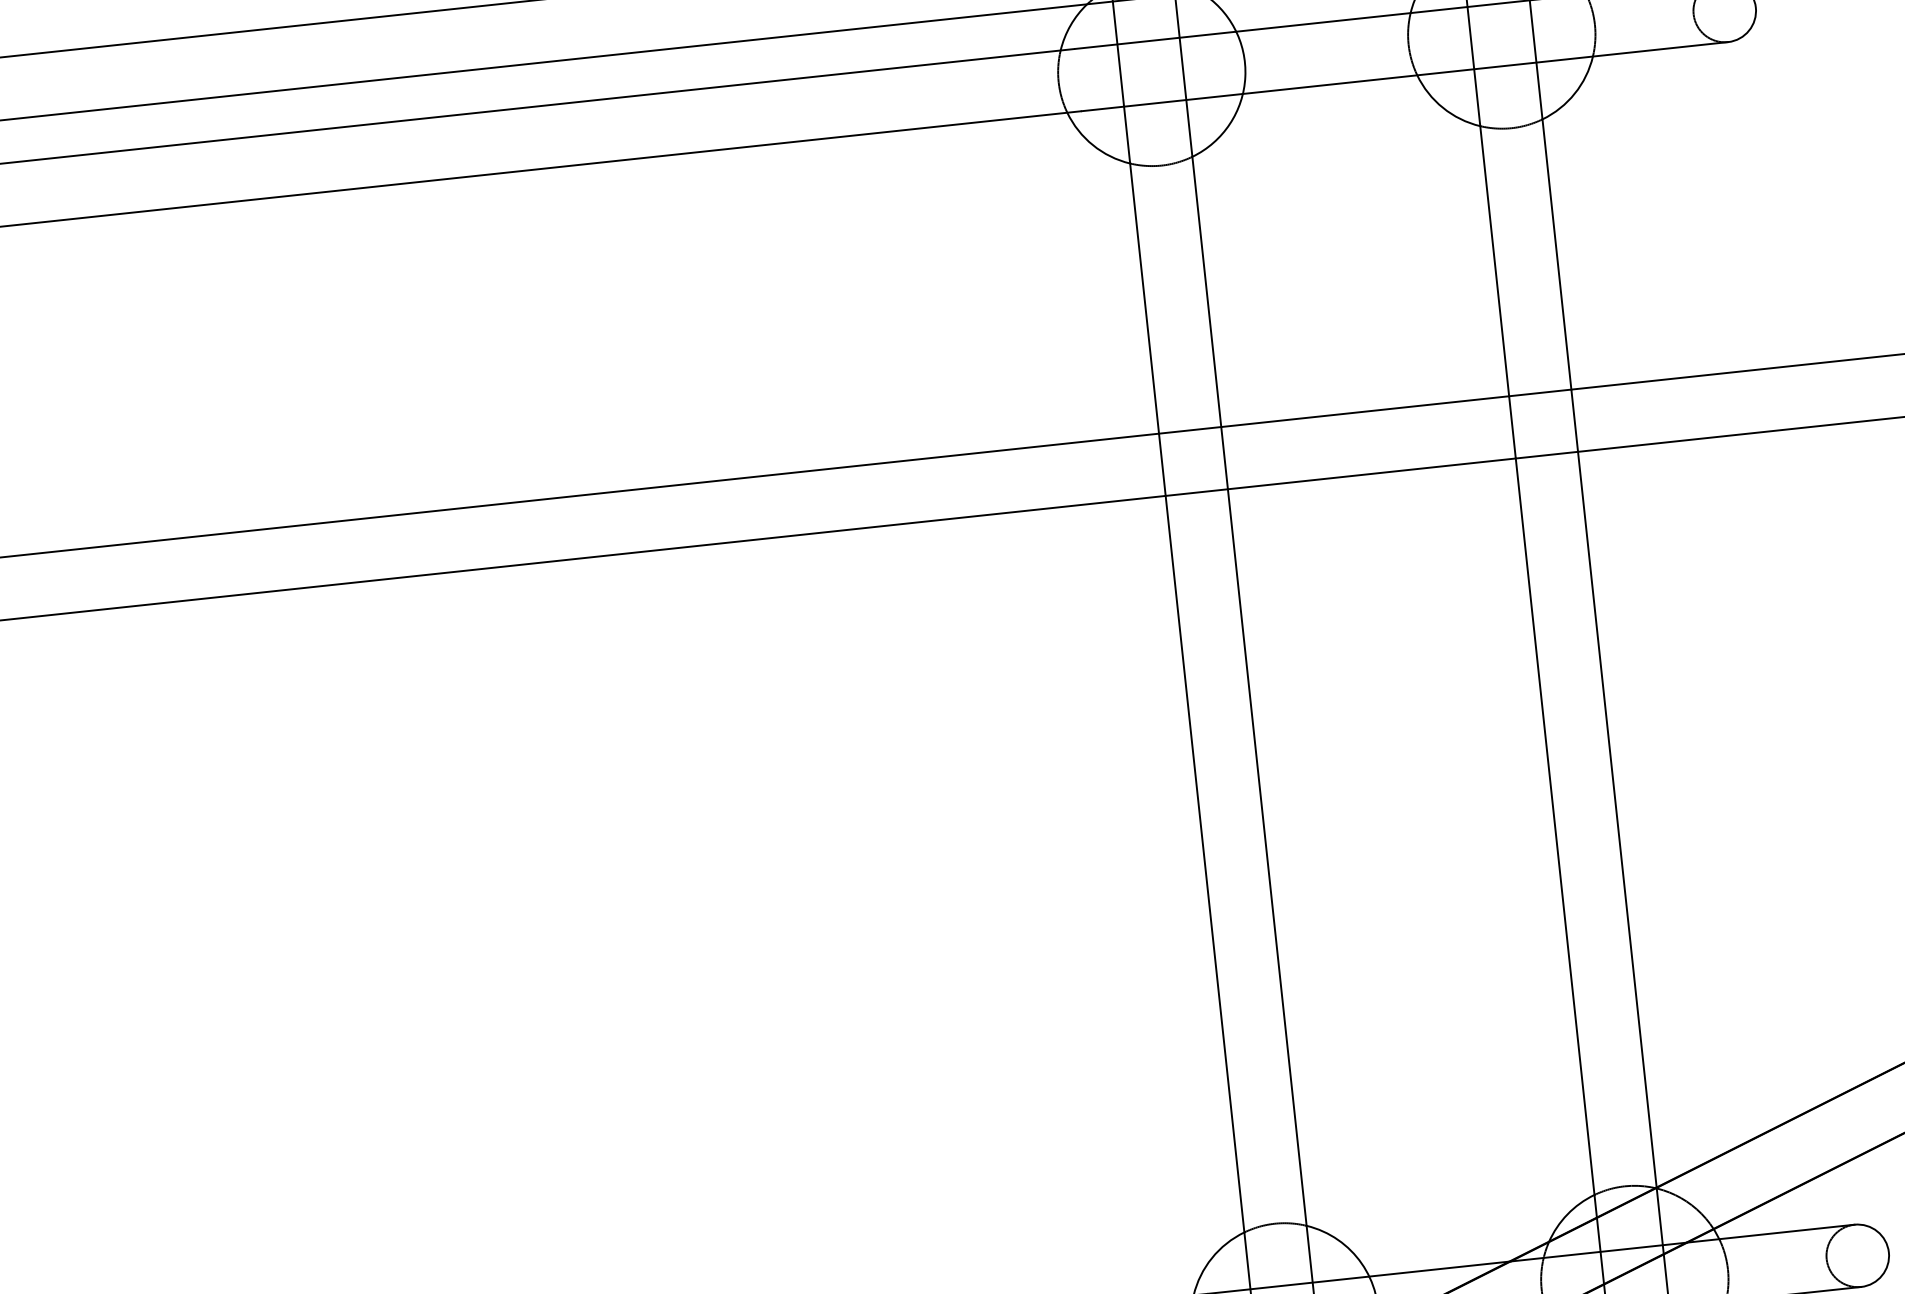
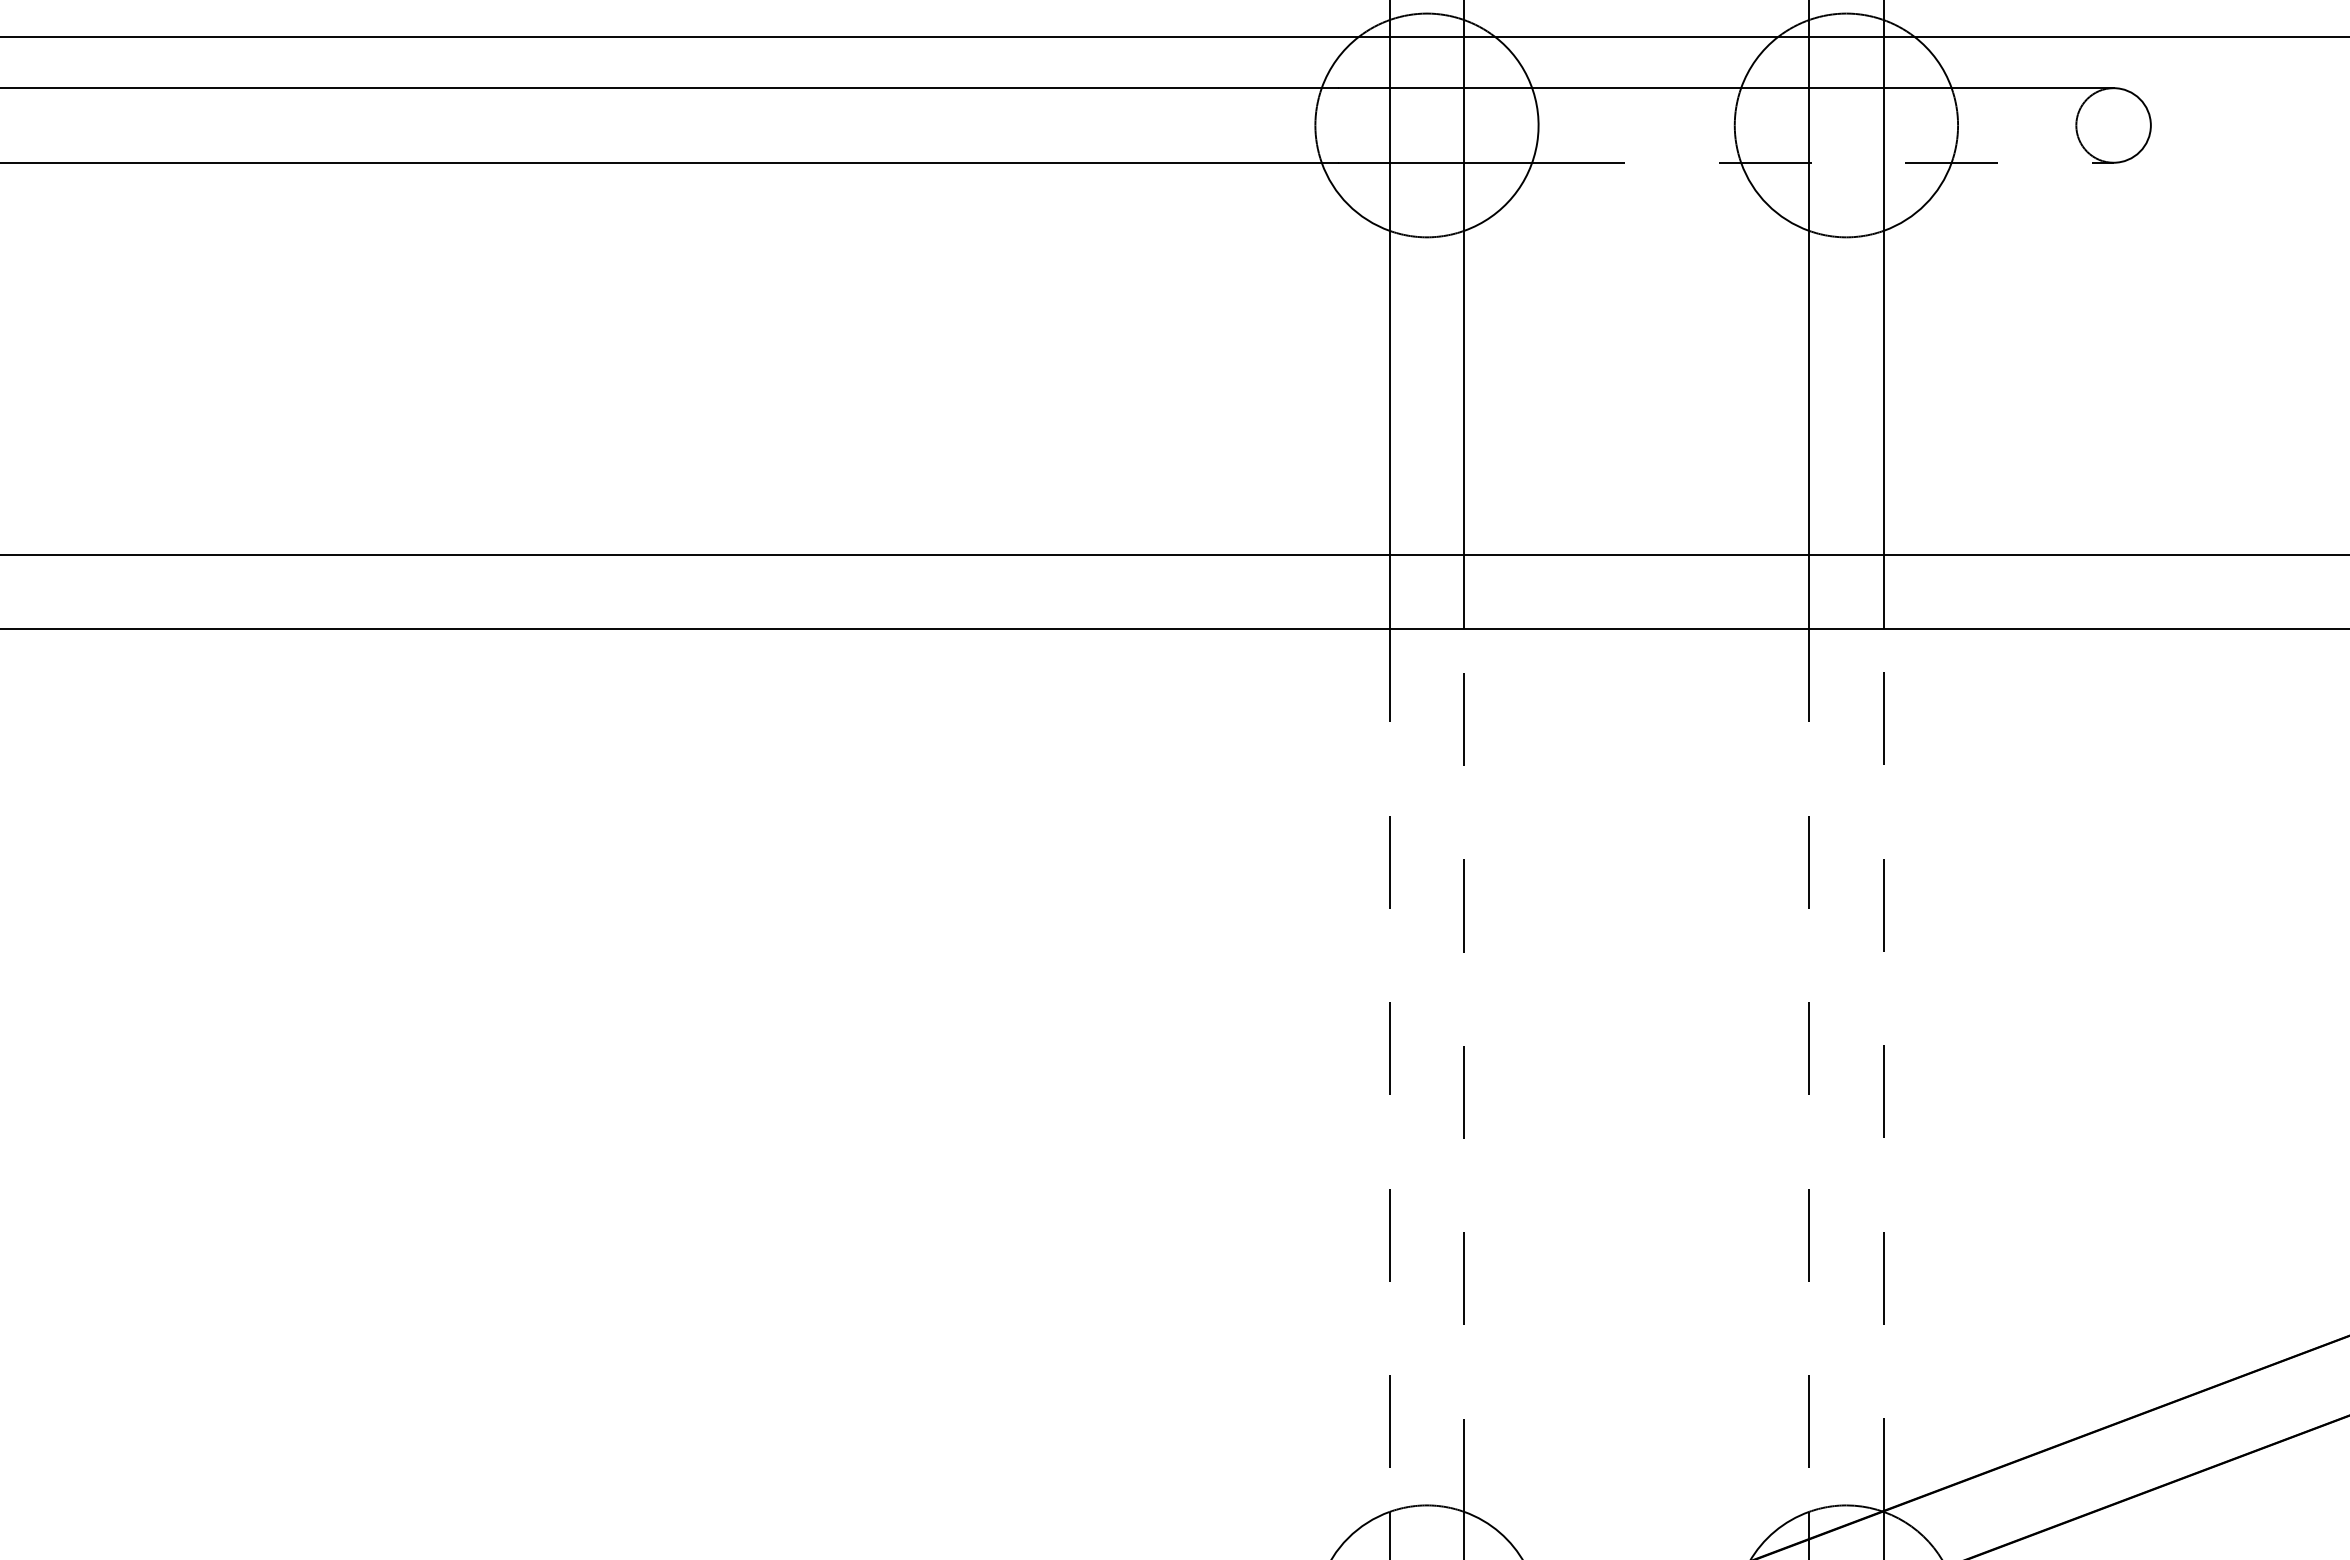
line: (1485, 67) -> (1822, 162), solid -> dashed
line: (1616, 819) -> (1883, 1069), solid -> dashed
line: (1555, 827) -> (1809, 1071), solid -> dashed
line: (1267, 857) -> (1464, 1070), solid -> dashed
line: (1204, 864) -> (1389, 1071), solid -> dashed

